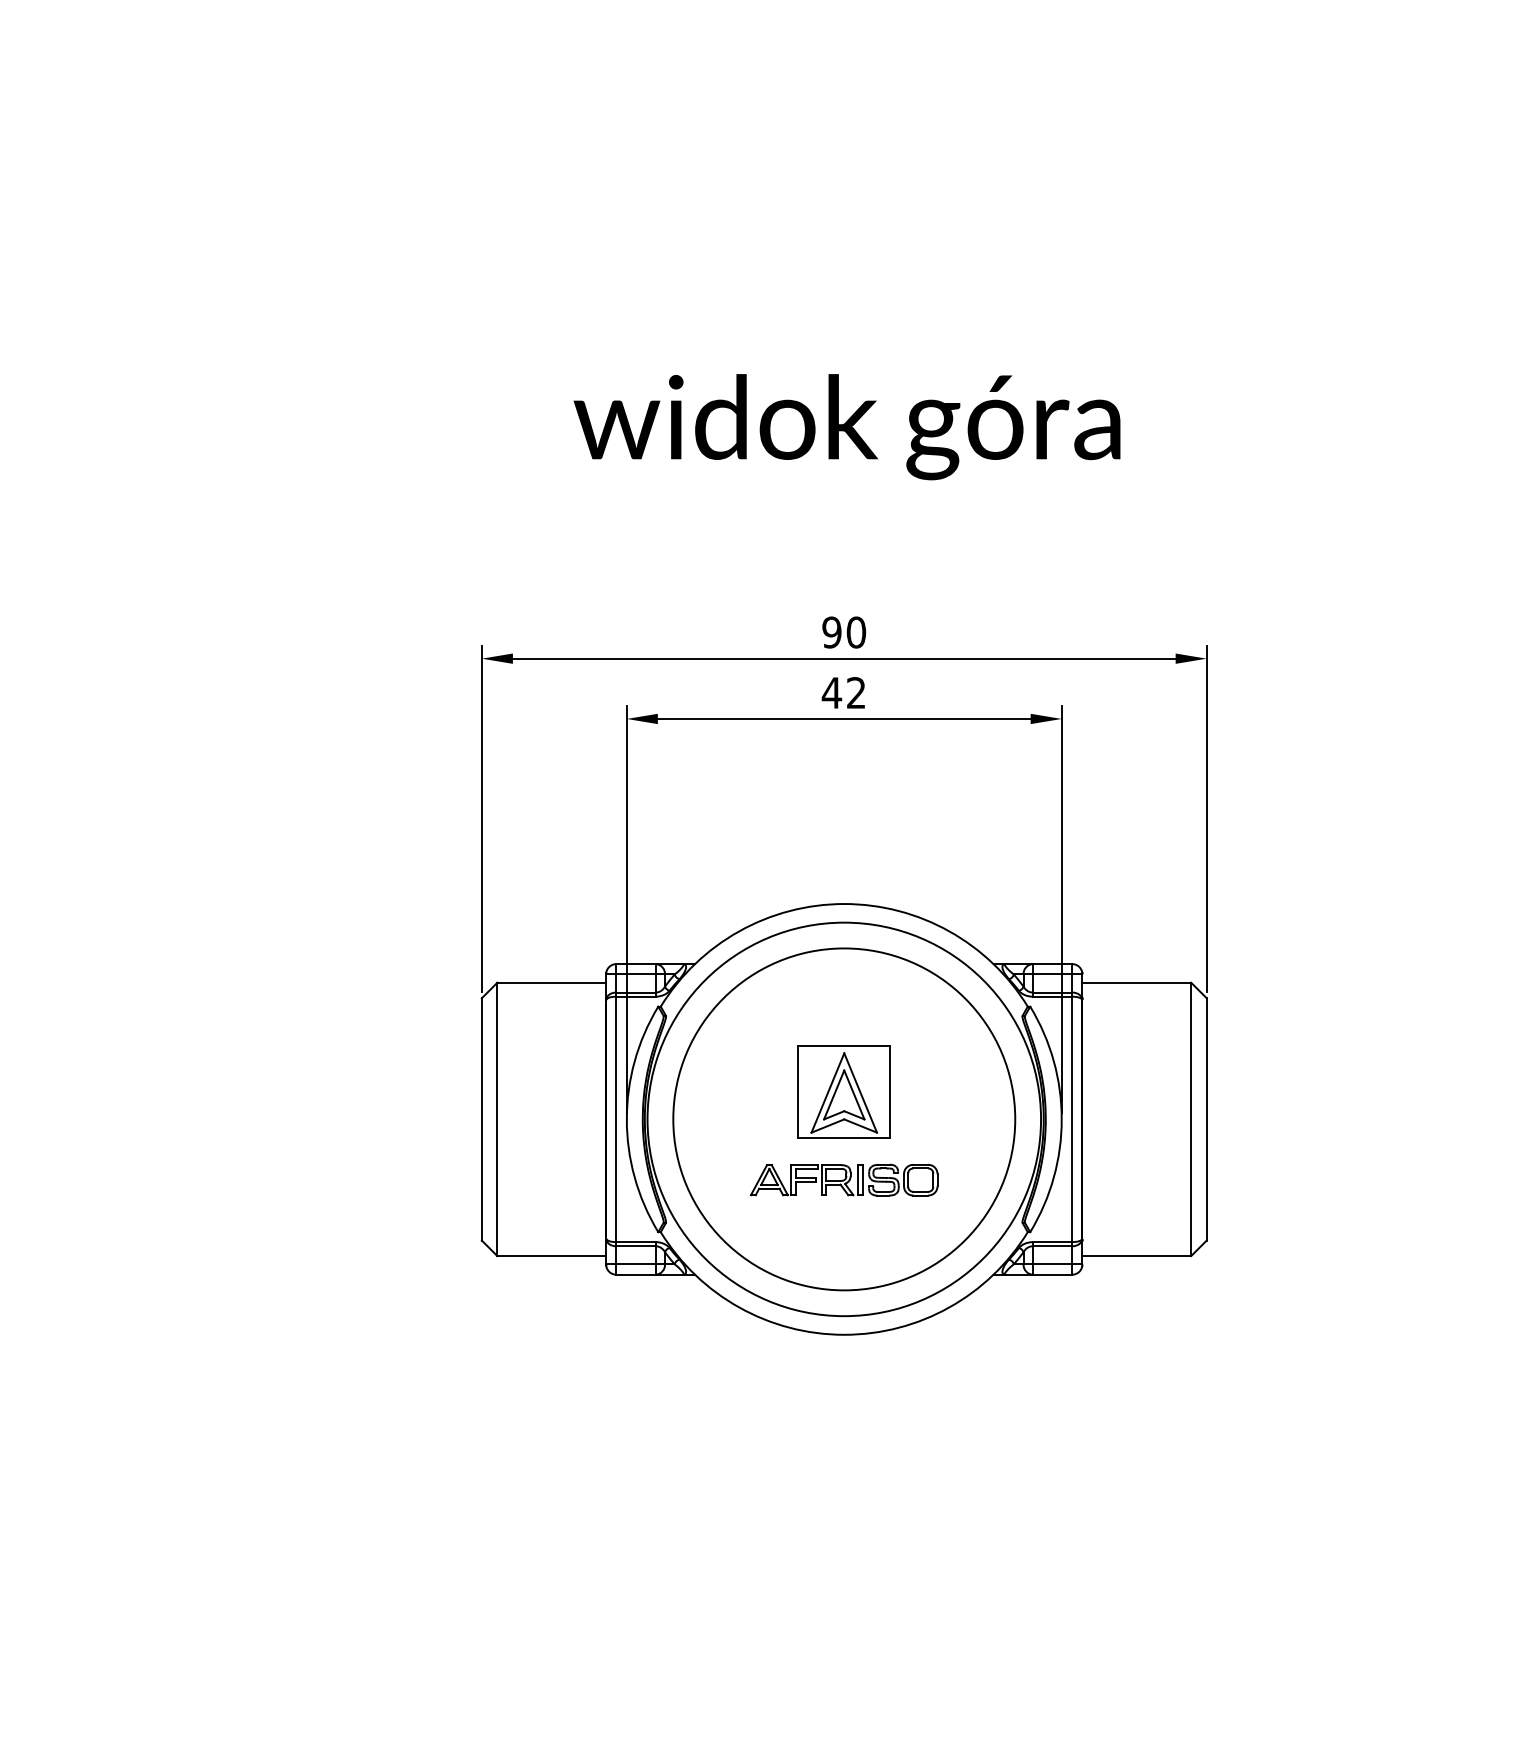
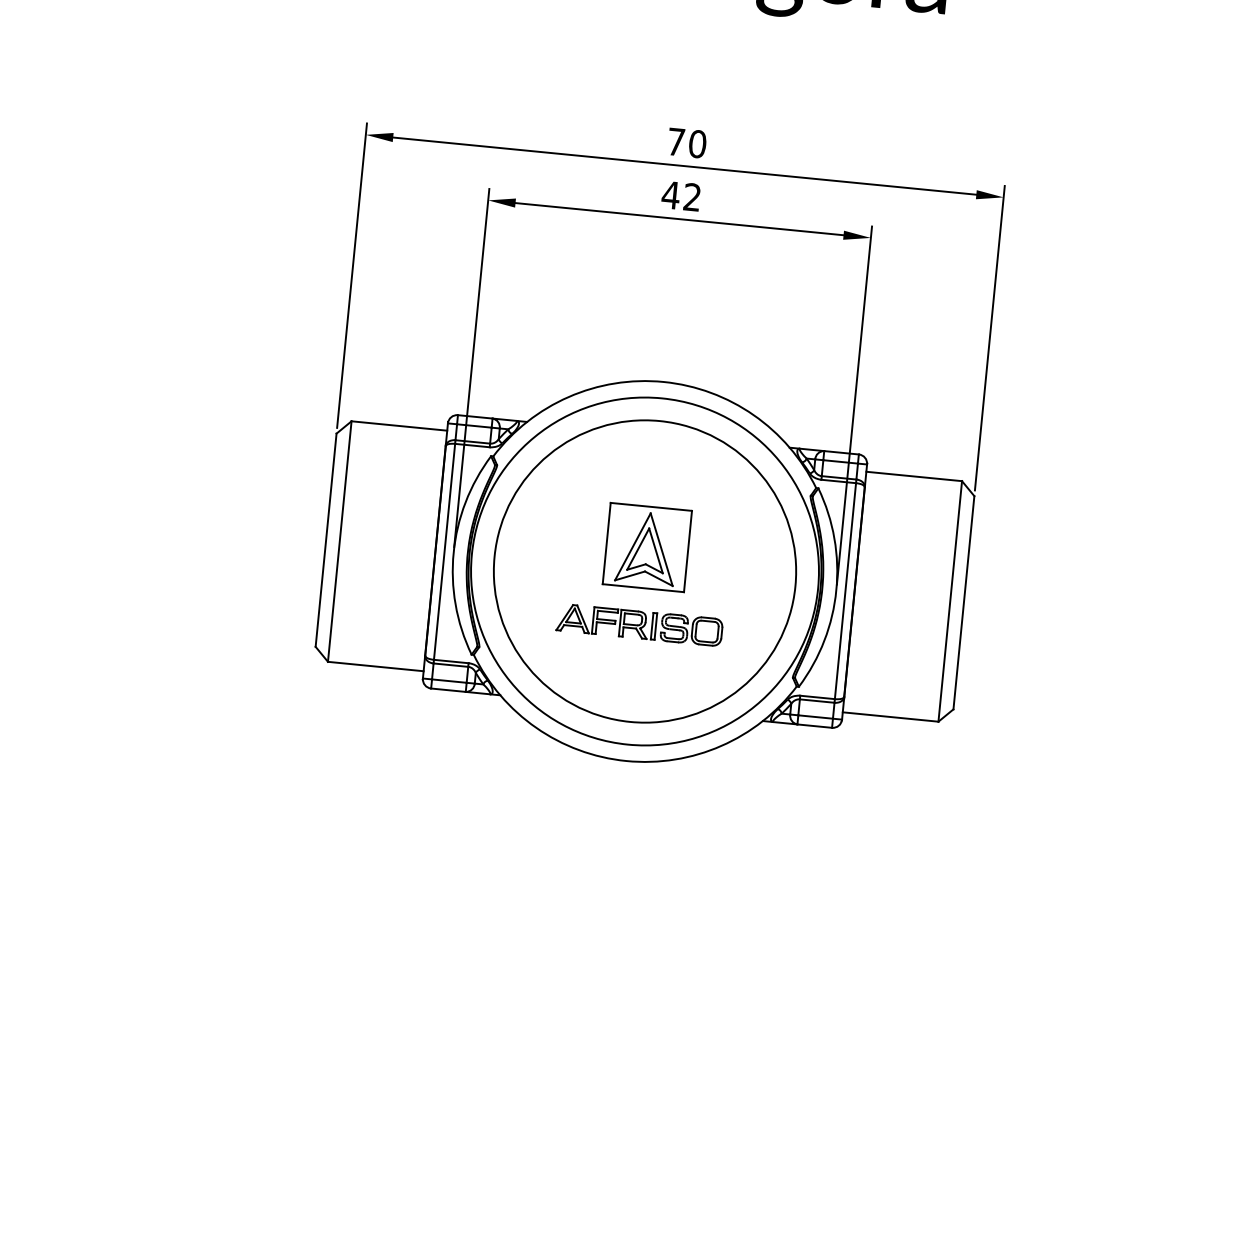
text: (831, 632) -> (675, 141), 90 -> 70

